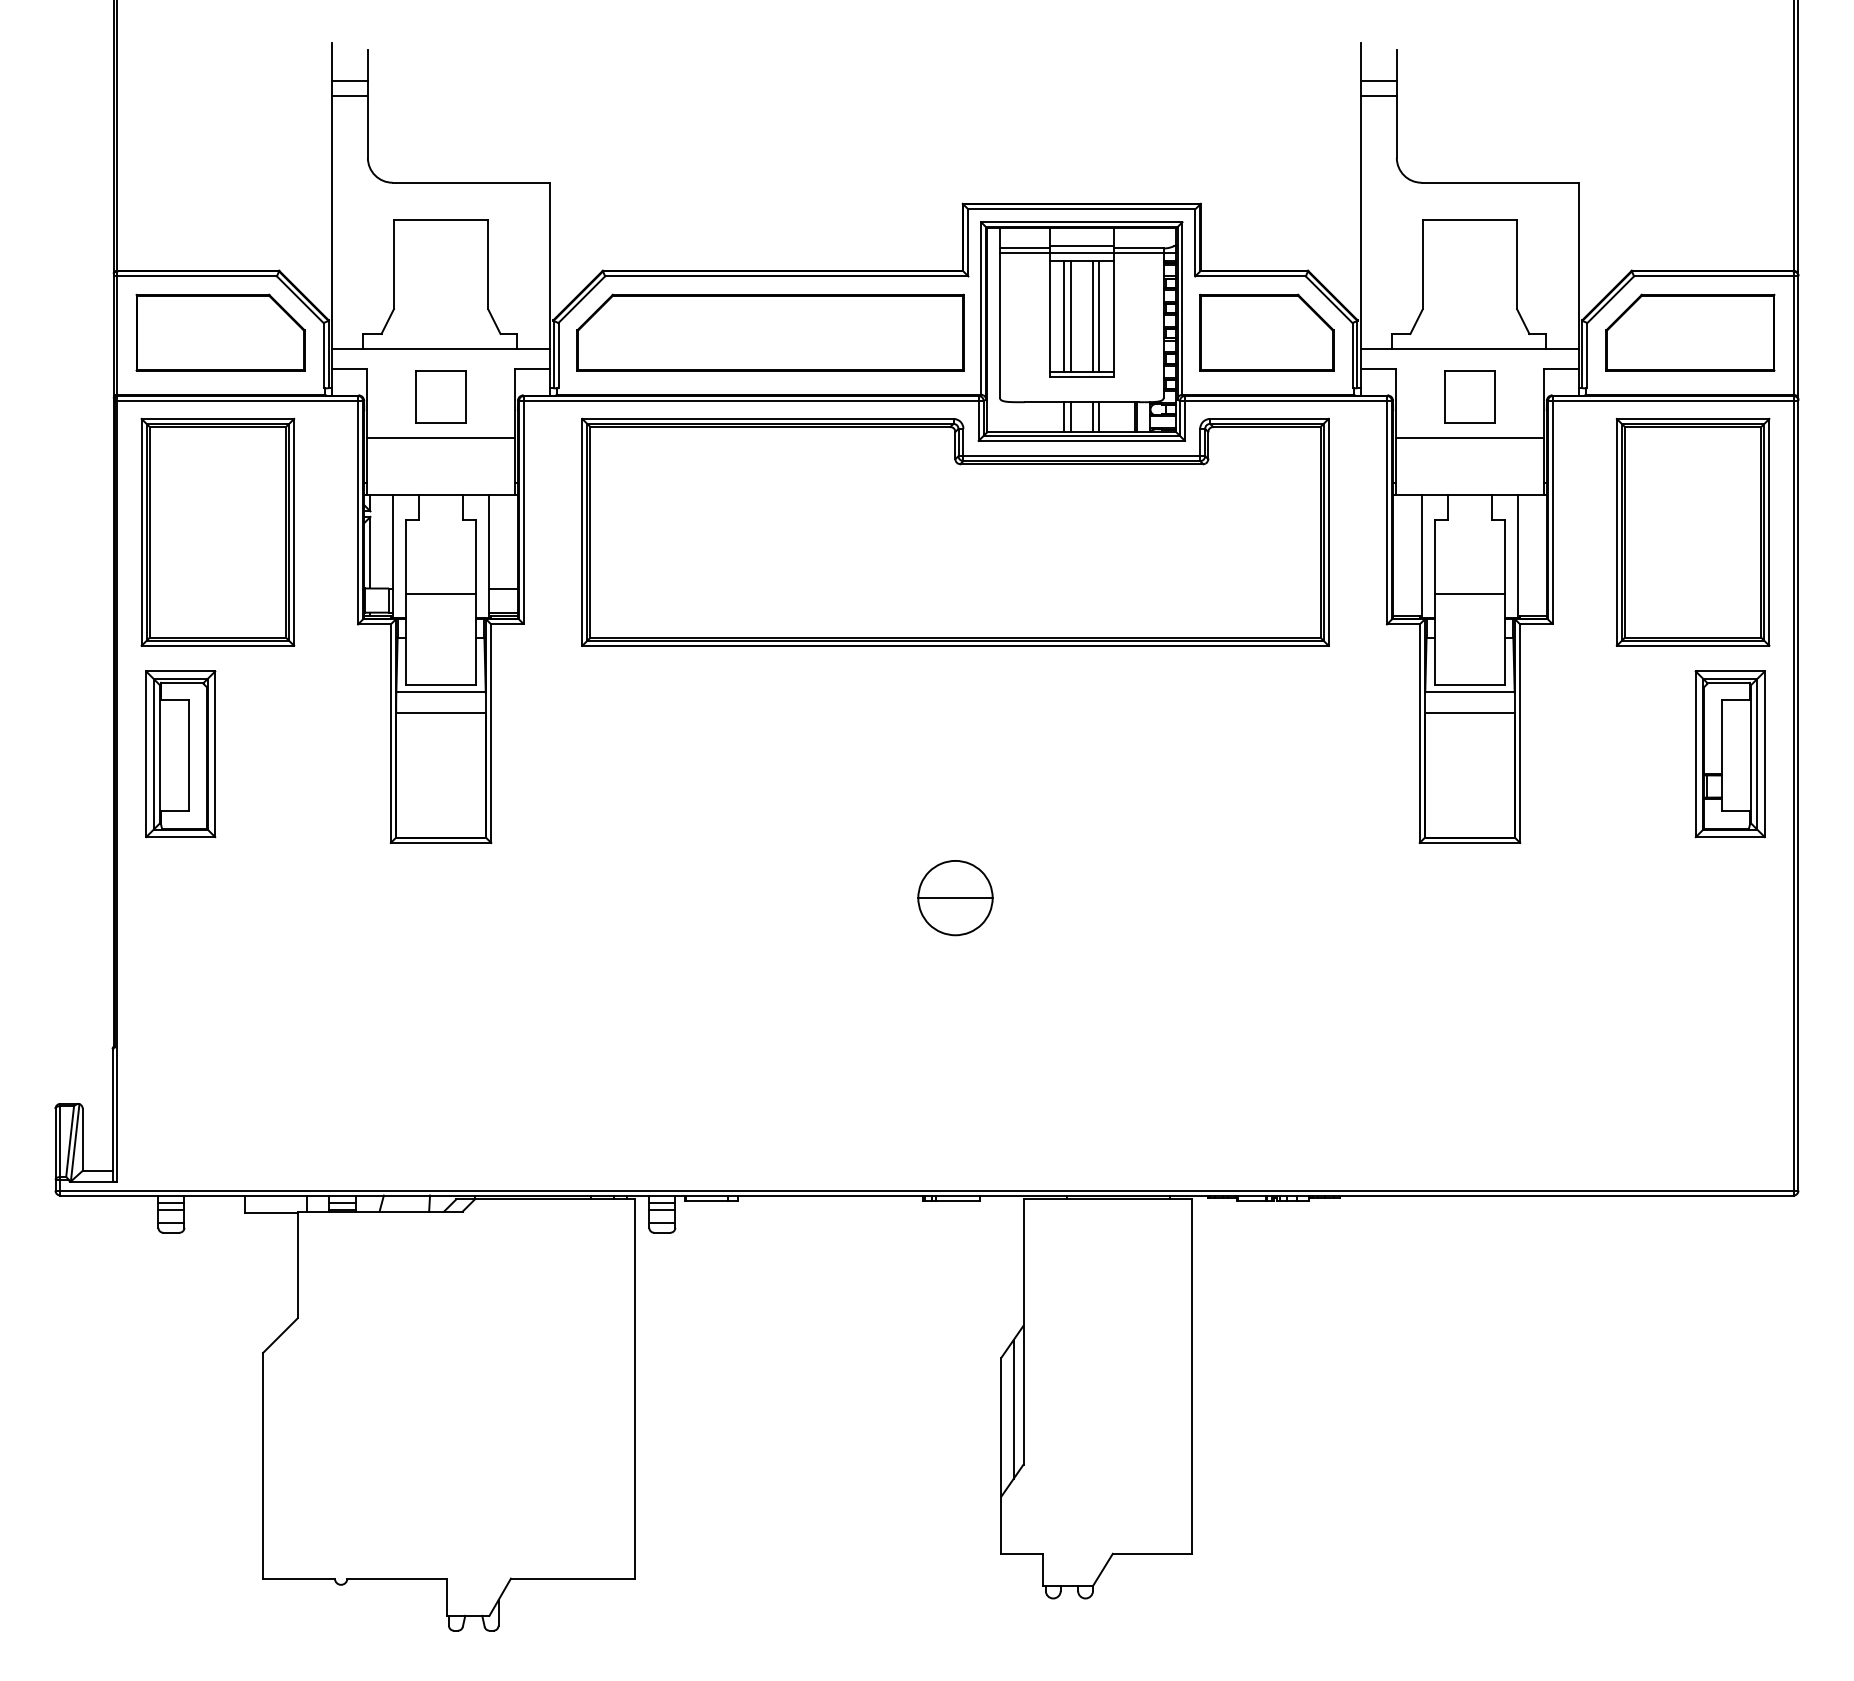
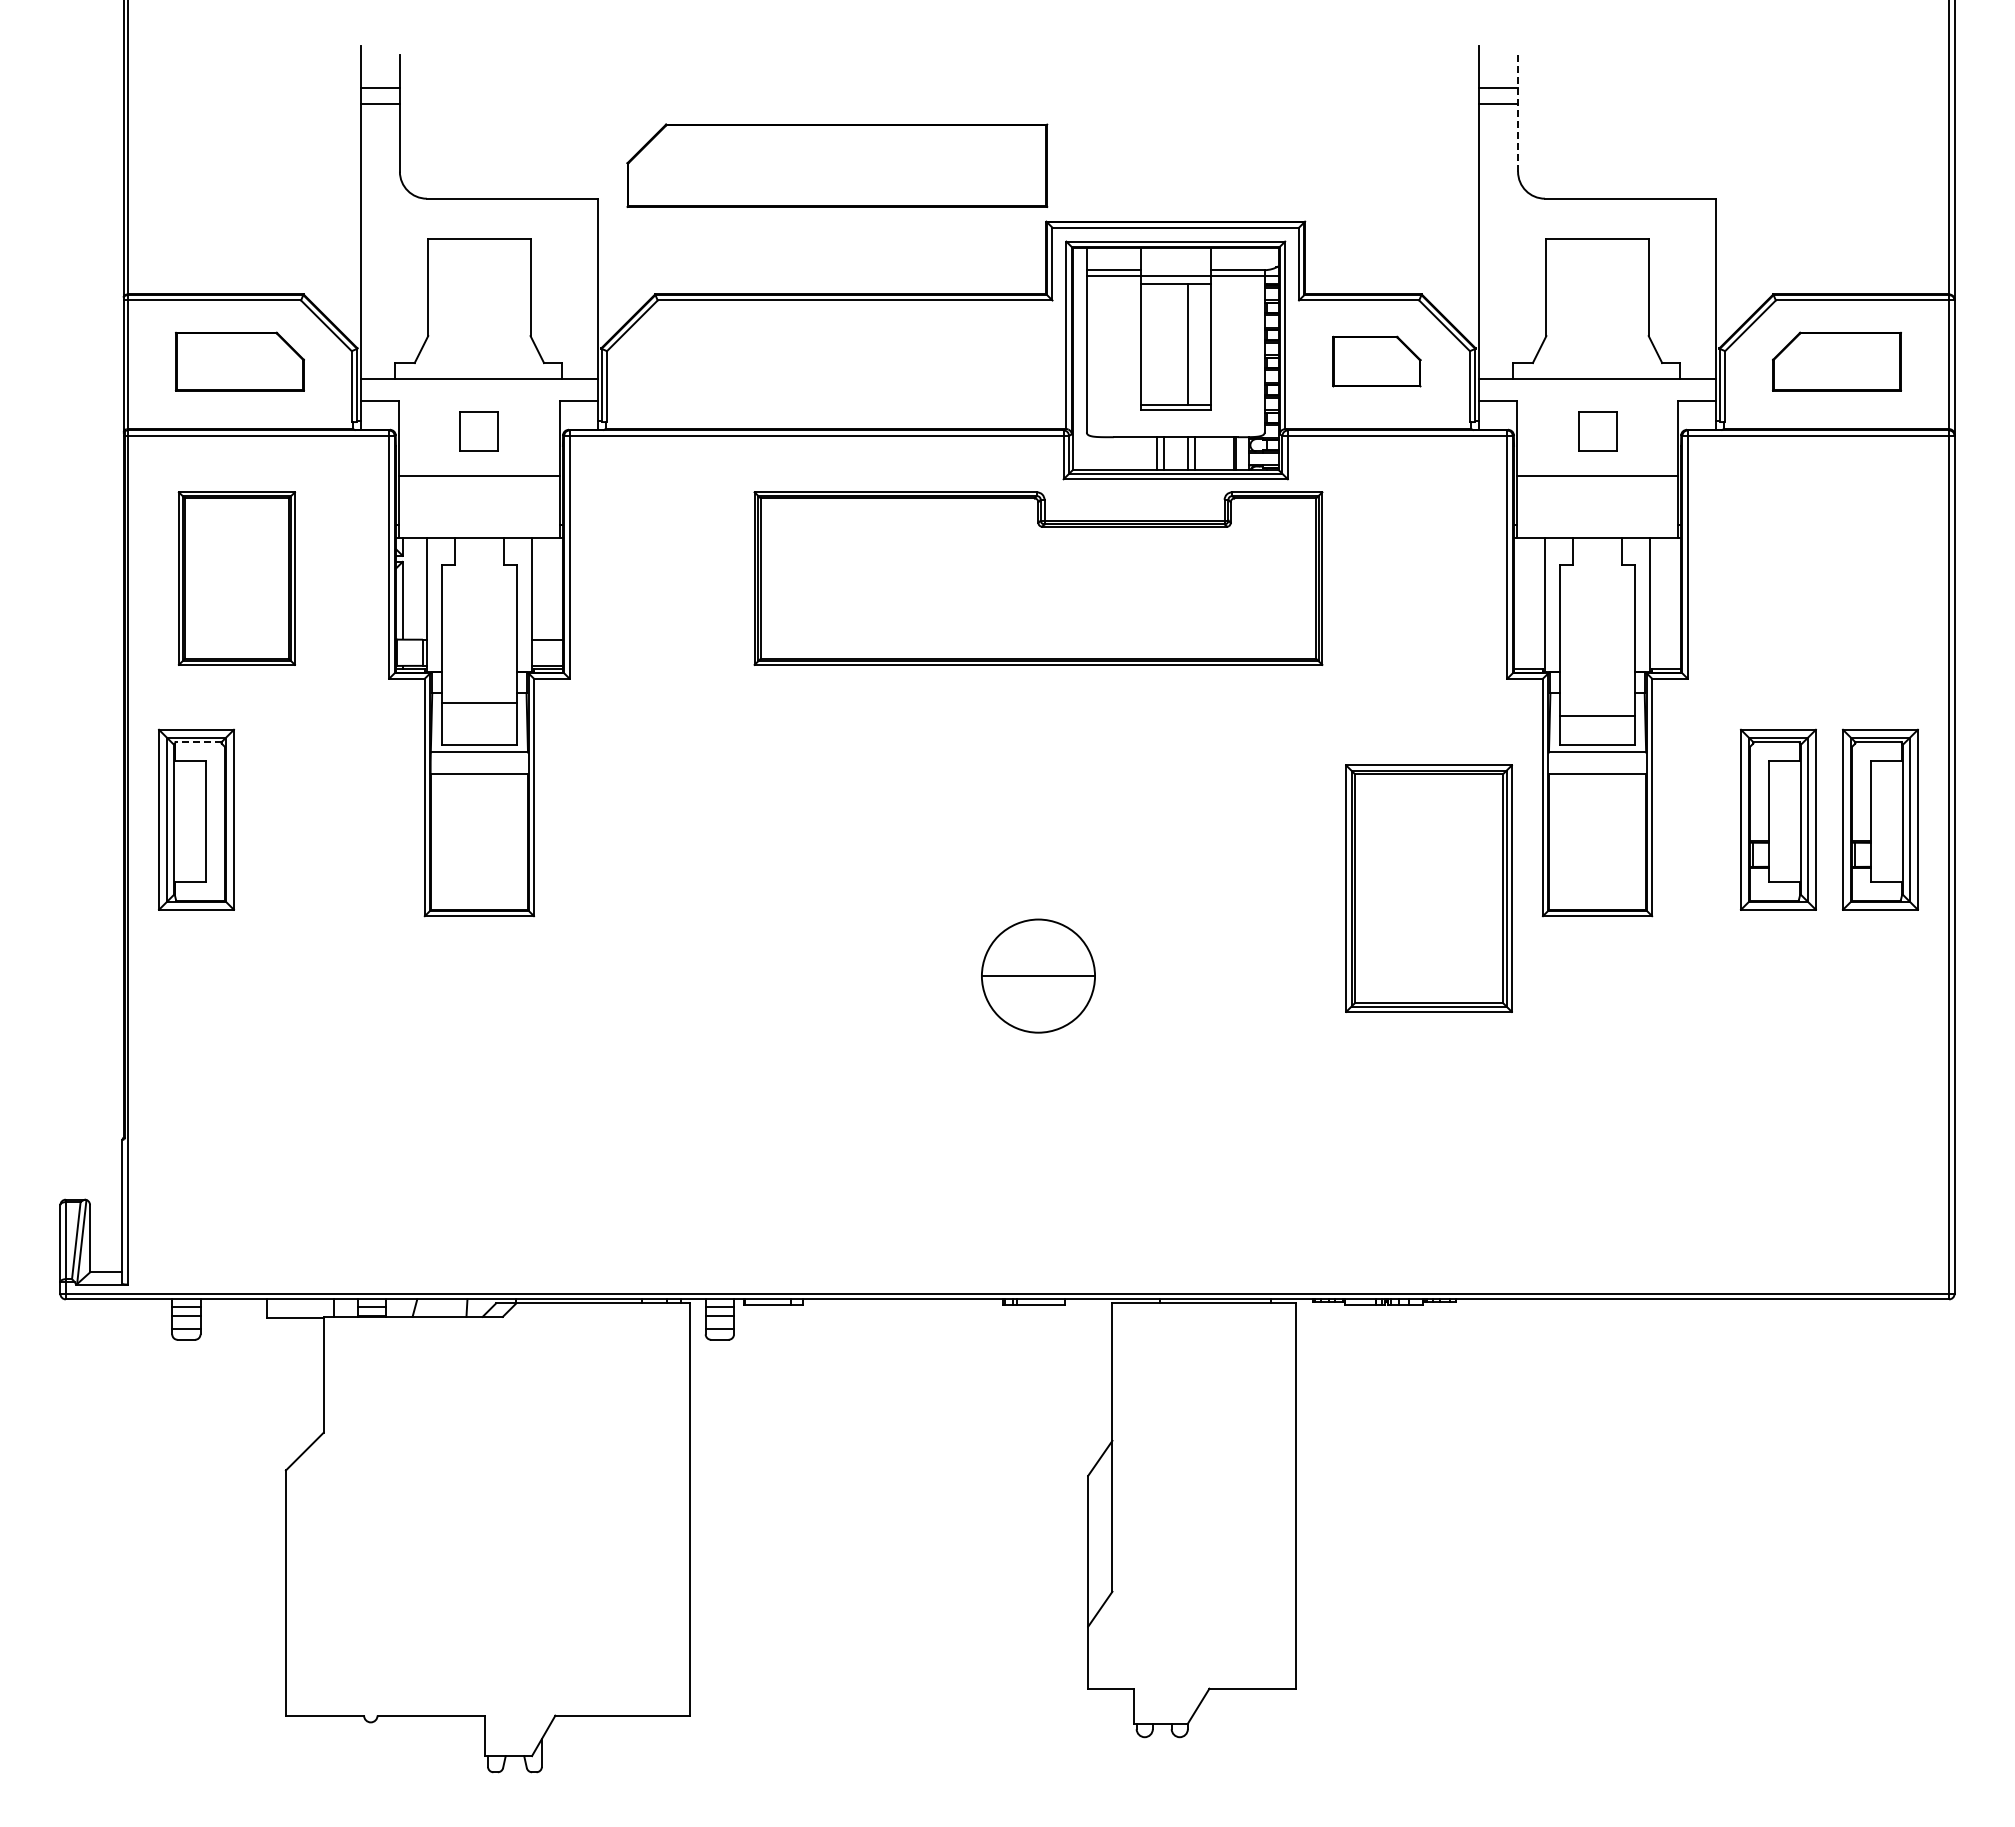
line: (1397, 104) -> (1518, 113), solid -> dashed
line: (1081, 246) -> (1175, 267), removed
line: (1064, 315) -> (1156, 343), removed
line: (1070, 315) -> (1163, 343), removed
line: (1099, 315) -> (1194, 343), removed
part: (220, 332) -> (239, 361), size x0.7
part: (770, 332) -> (837, 165), moved
part: (1266, 332) -> (1376, 361), size x0.6
part: (1689, 332) -> (1836, 361), size x0.7
part: (440, 396) -> (478, 431), size x0.7
part: (1469, 396) -> (1597, 431), size x0.7
part: (217, 532) -> (236, 578), size x0.7
part: (955, 532) -> (1038, 578), size x0.7
part: (1692, 532) -> (1428, 888), moved
line: (441, 593) -> (479, 702), moved
line: (1469, 593) -> (1597, 715), moved
line: (182, 683) -> (198, 742), solid -> dashed
part: (1636, 754) -> (1778, 819), added
part: (955, 897) -> (1038, 975), size x1.4
line: (1013, 1409) -> (1101, 1531), removed

